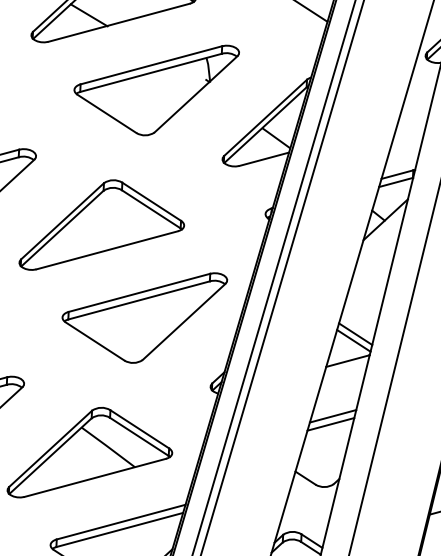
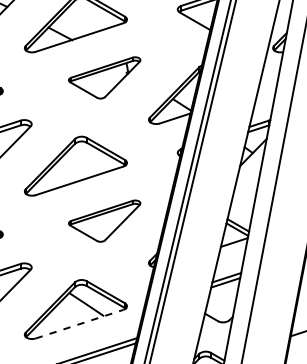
part: (155, 88) -> (104, 77), size x0.7
part: (143, 315) -> (104, 220), size x0.7
line: (95, 478) -> (79, 324), solid -> dashed

